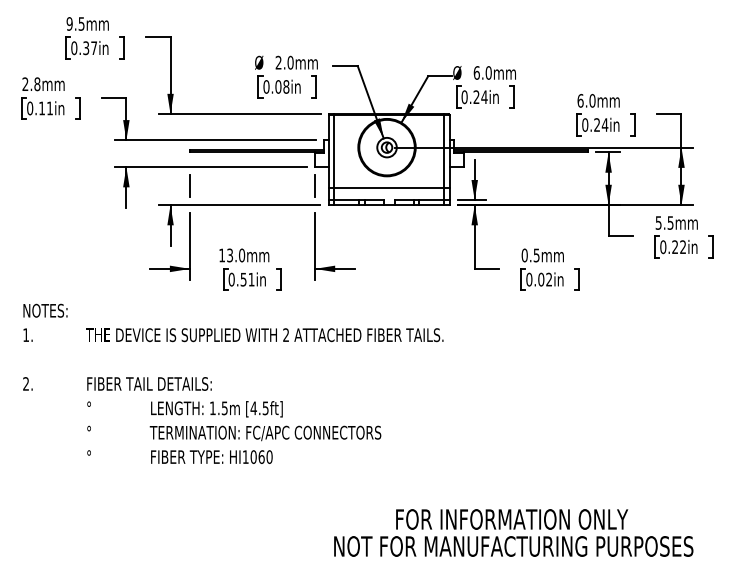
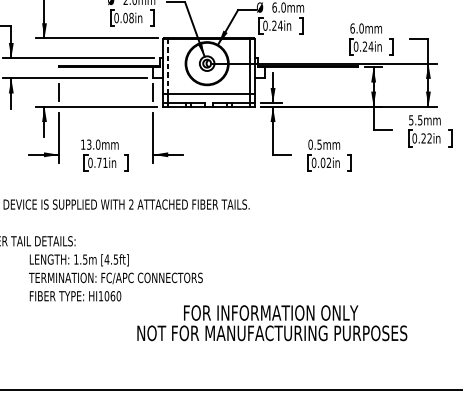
line: (334, 151) -> (167, 66), solid -> dashed
text: (243, 279) -> (99, 162), 0.51in -> 0.71in
text: (513, 532) -> (272, 322), moved

